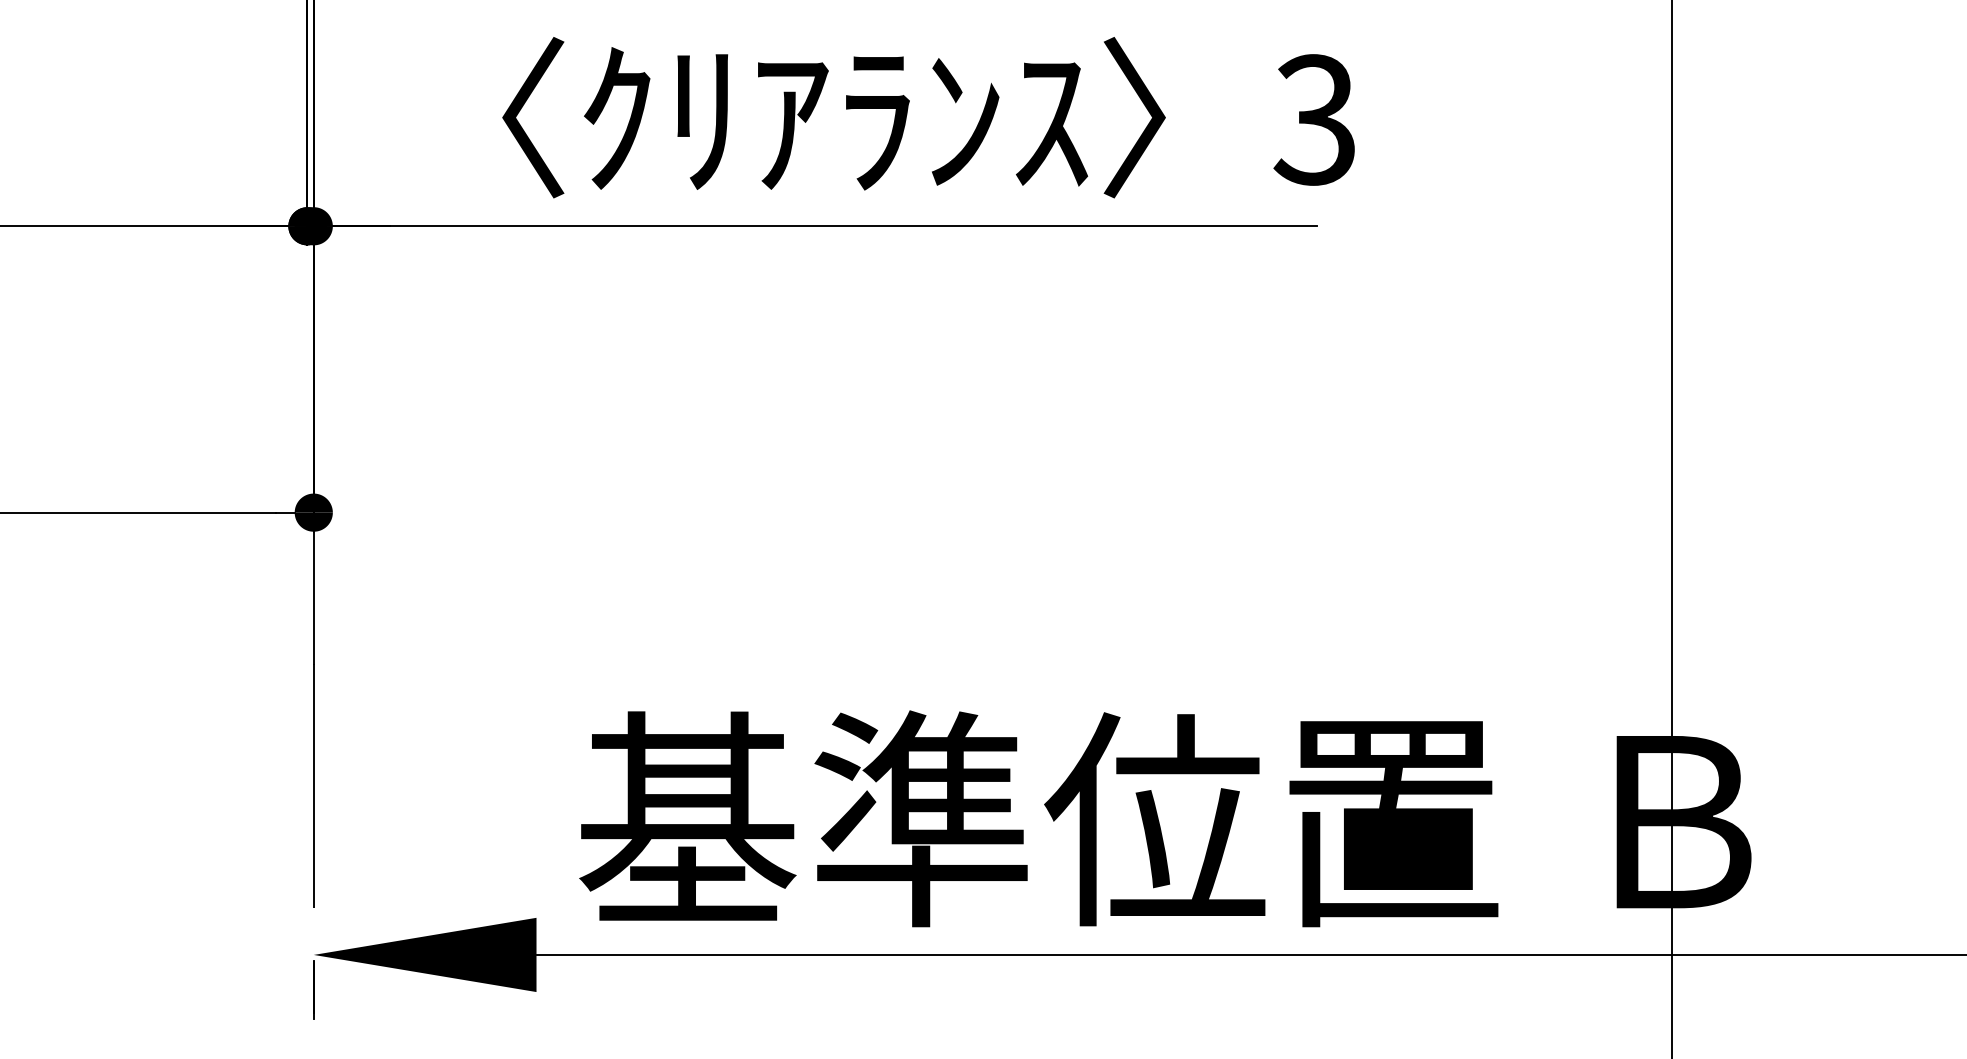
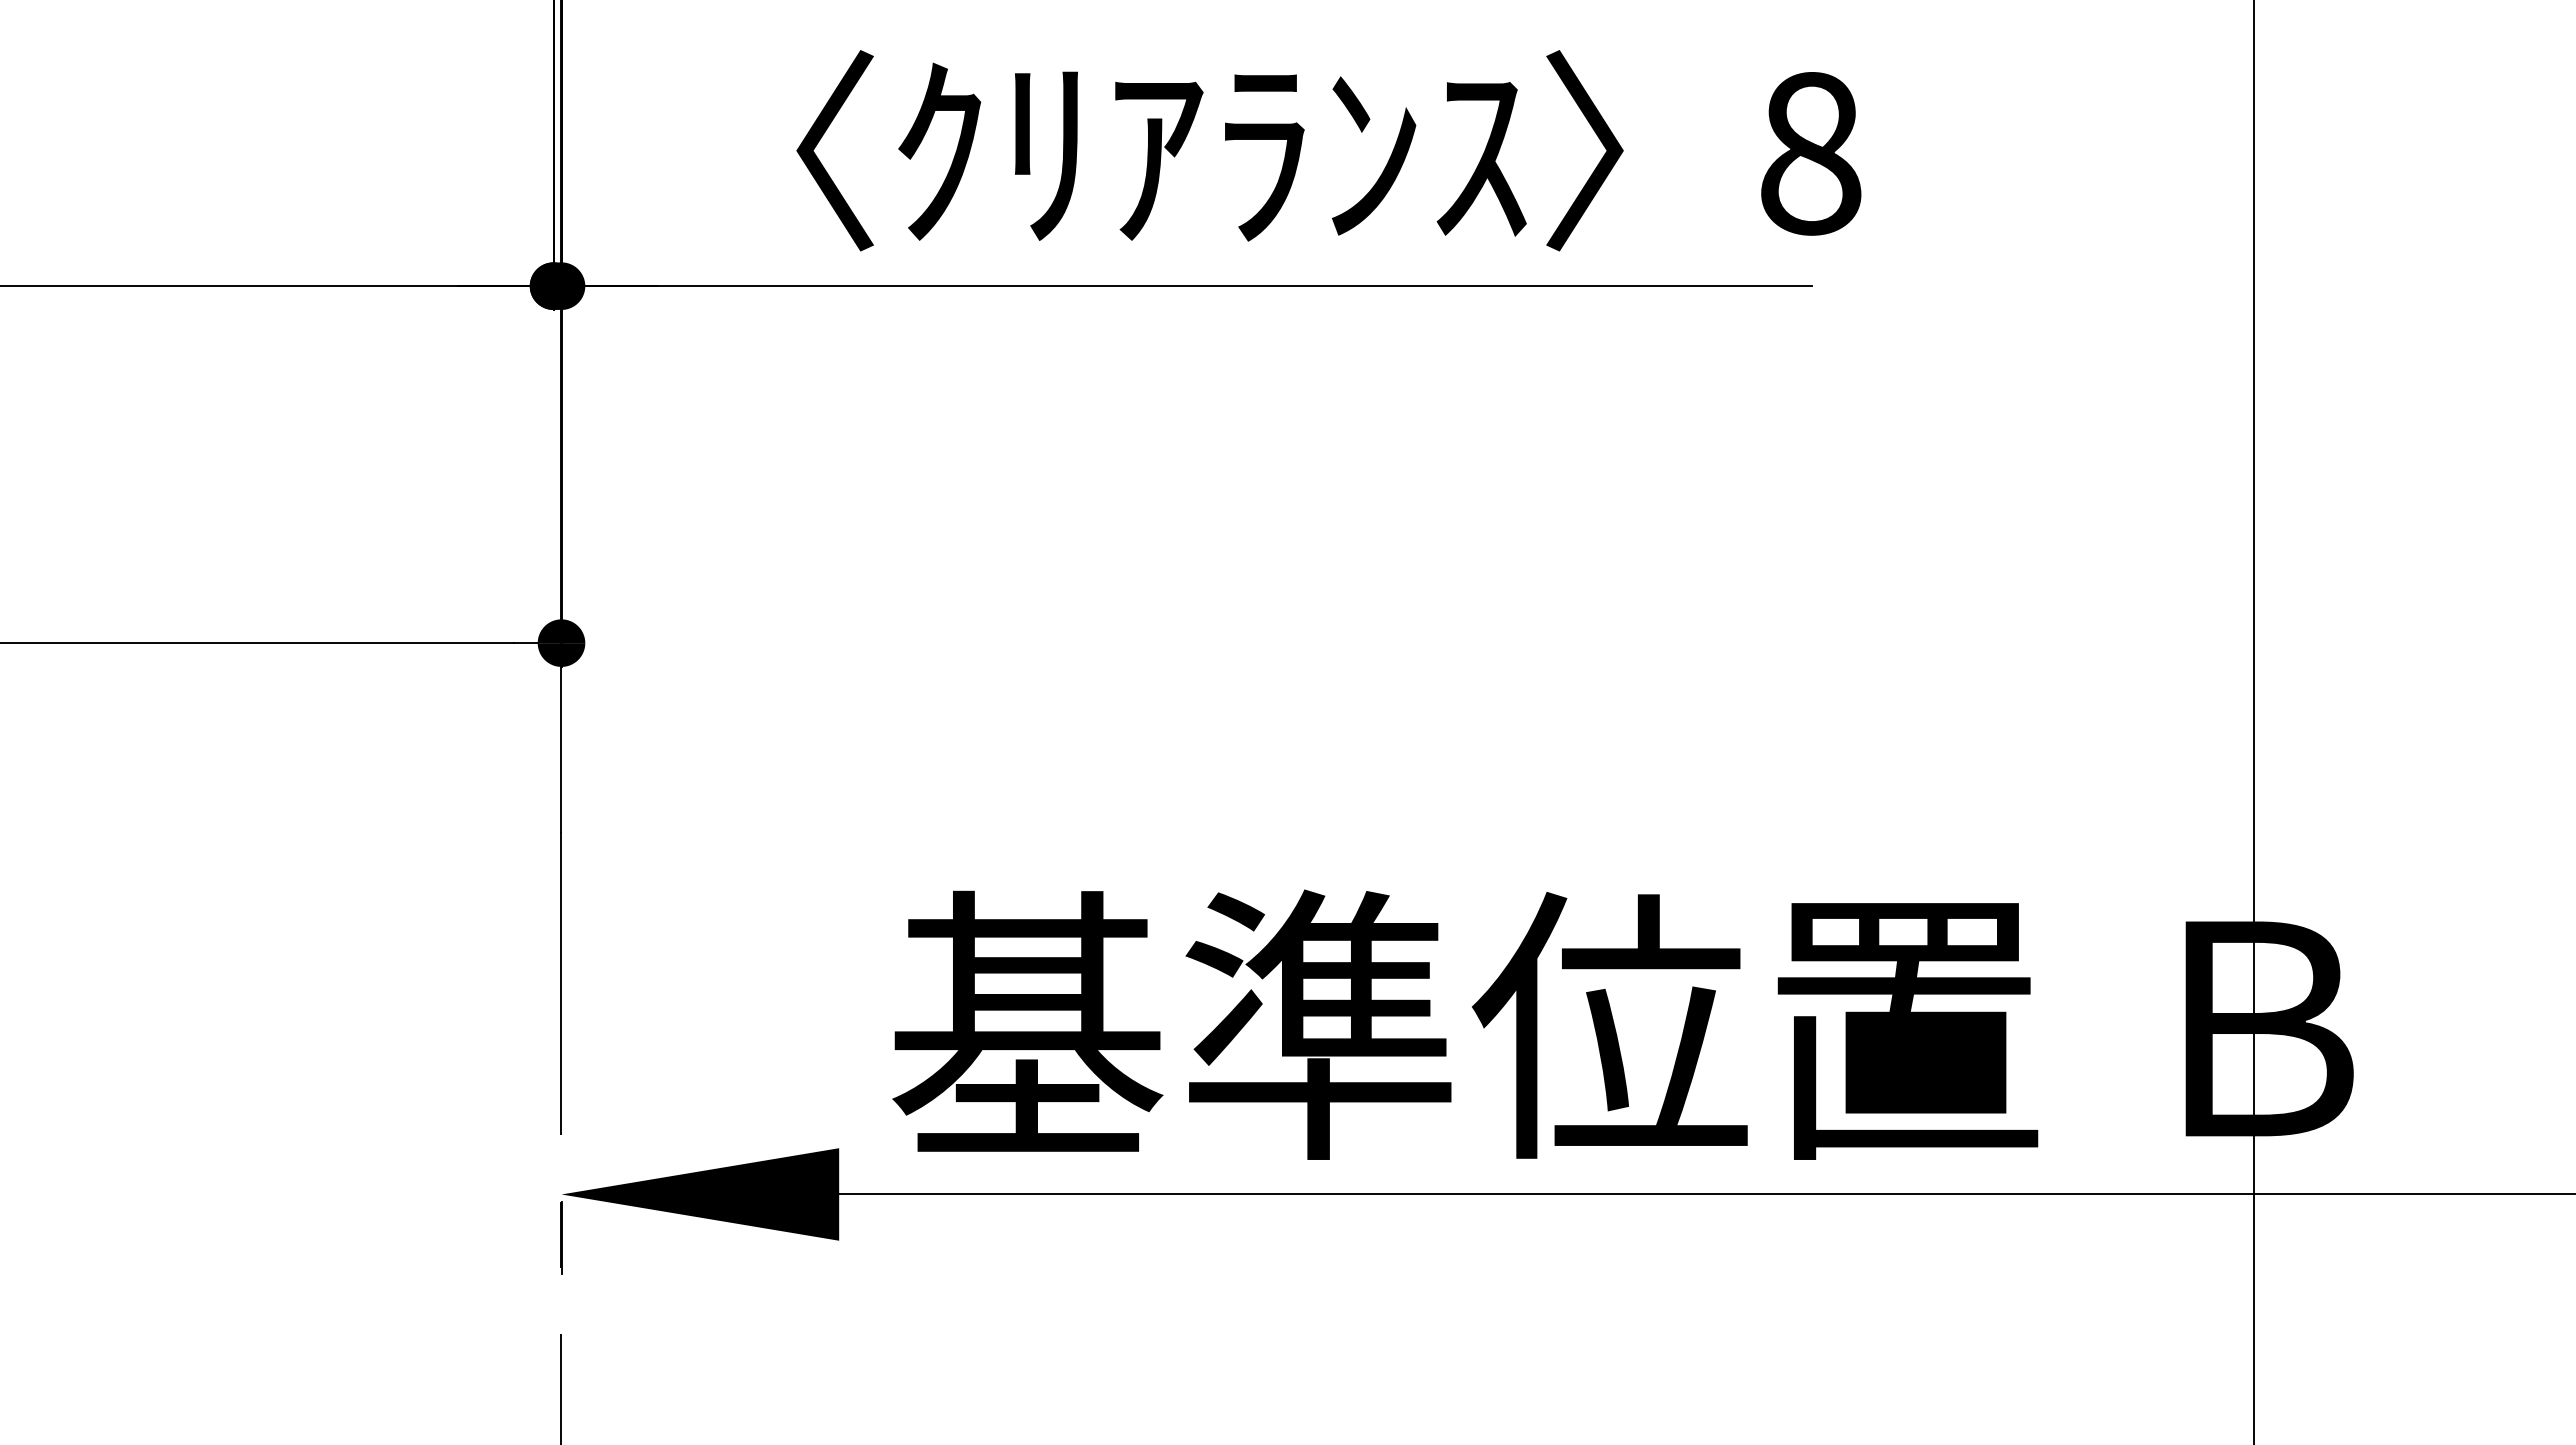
text: (1314, 119) -> (1809, 153), 3 -> 8

